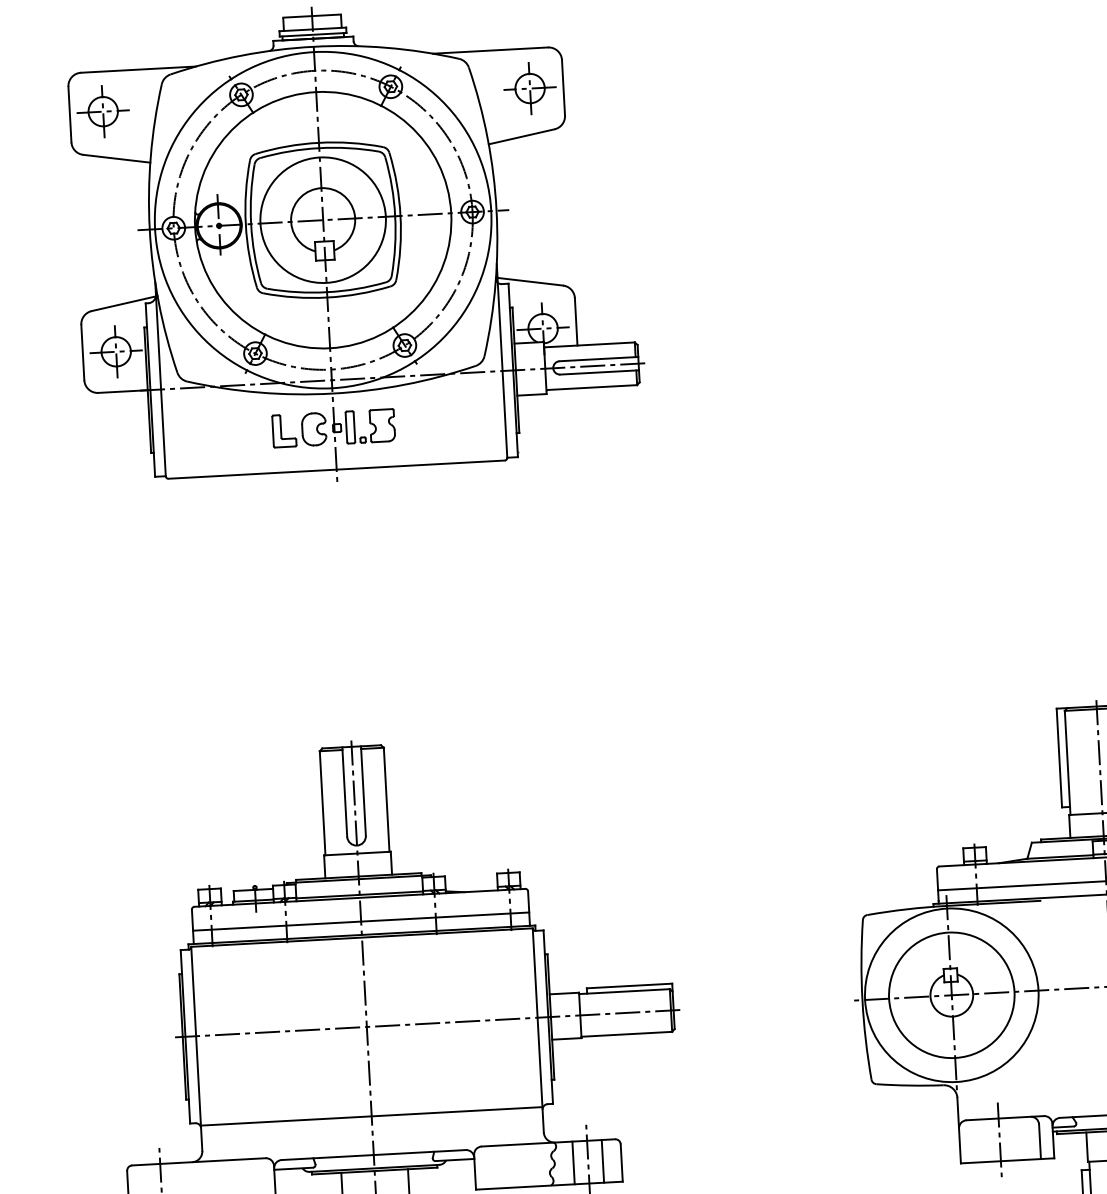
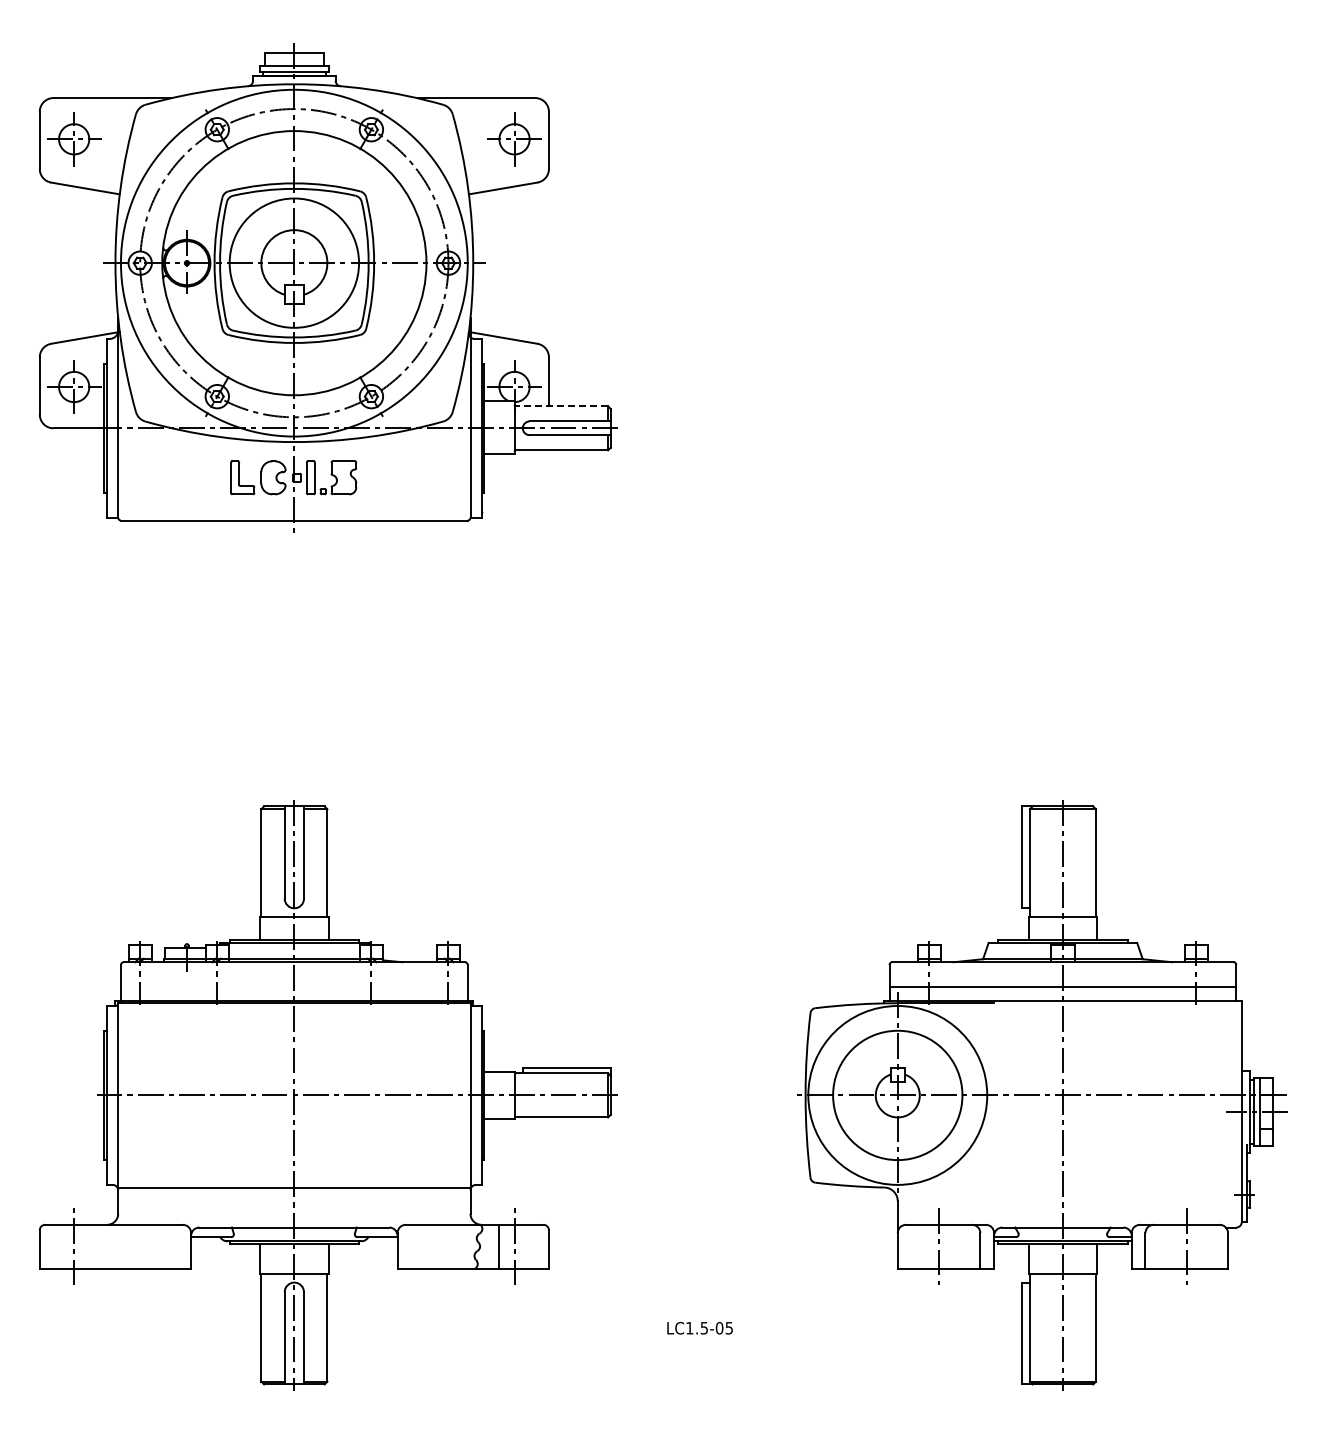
line: (589, 345) -> (561, 406), solid -> dashed
line: (360, 921) -> (293, 986), removed
line: (602, 1161) -> (529, 1246), removed

